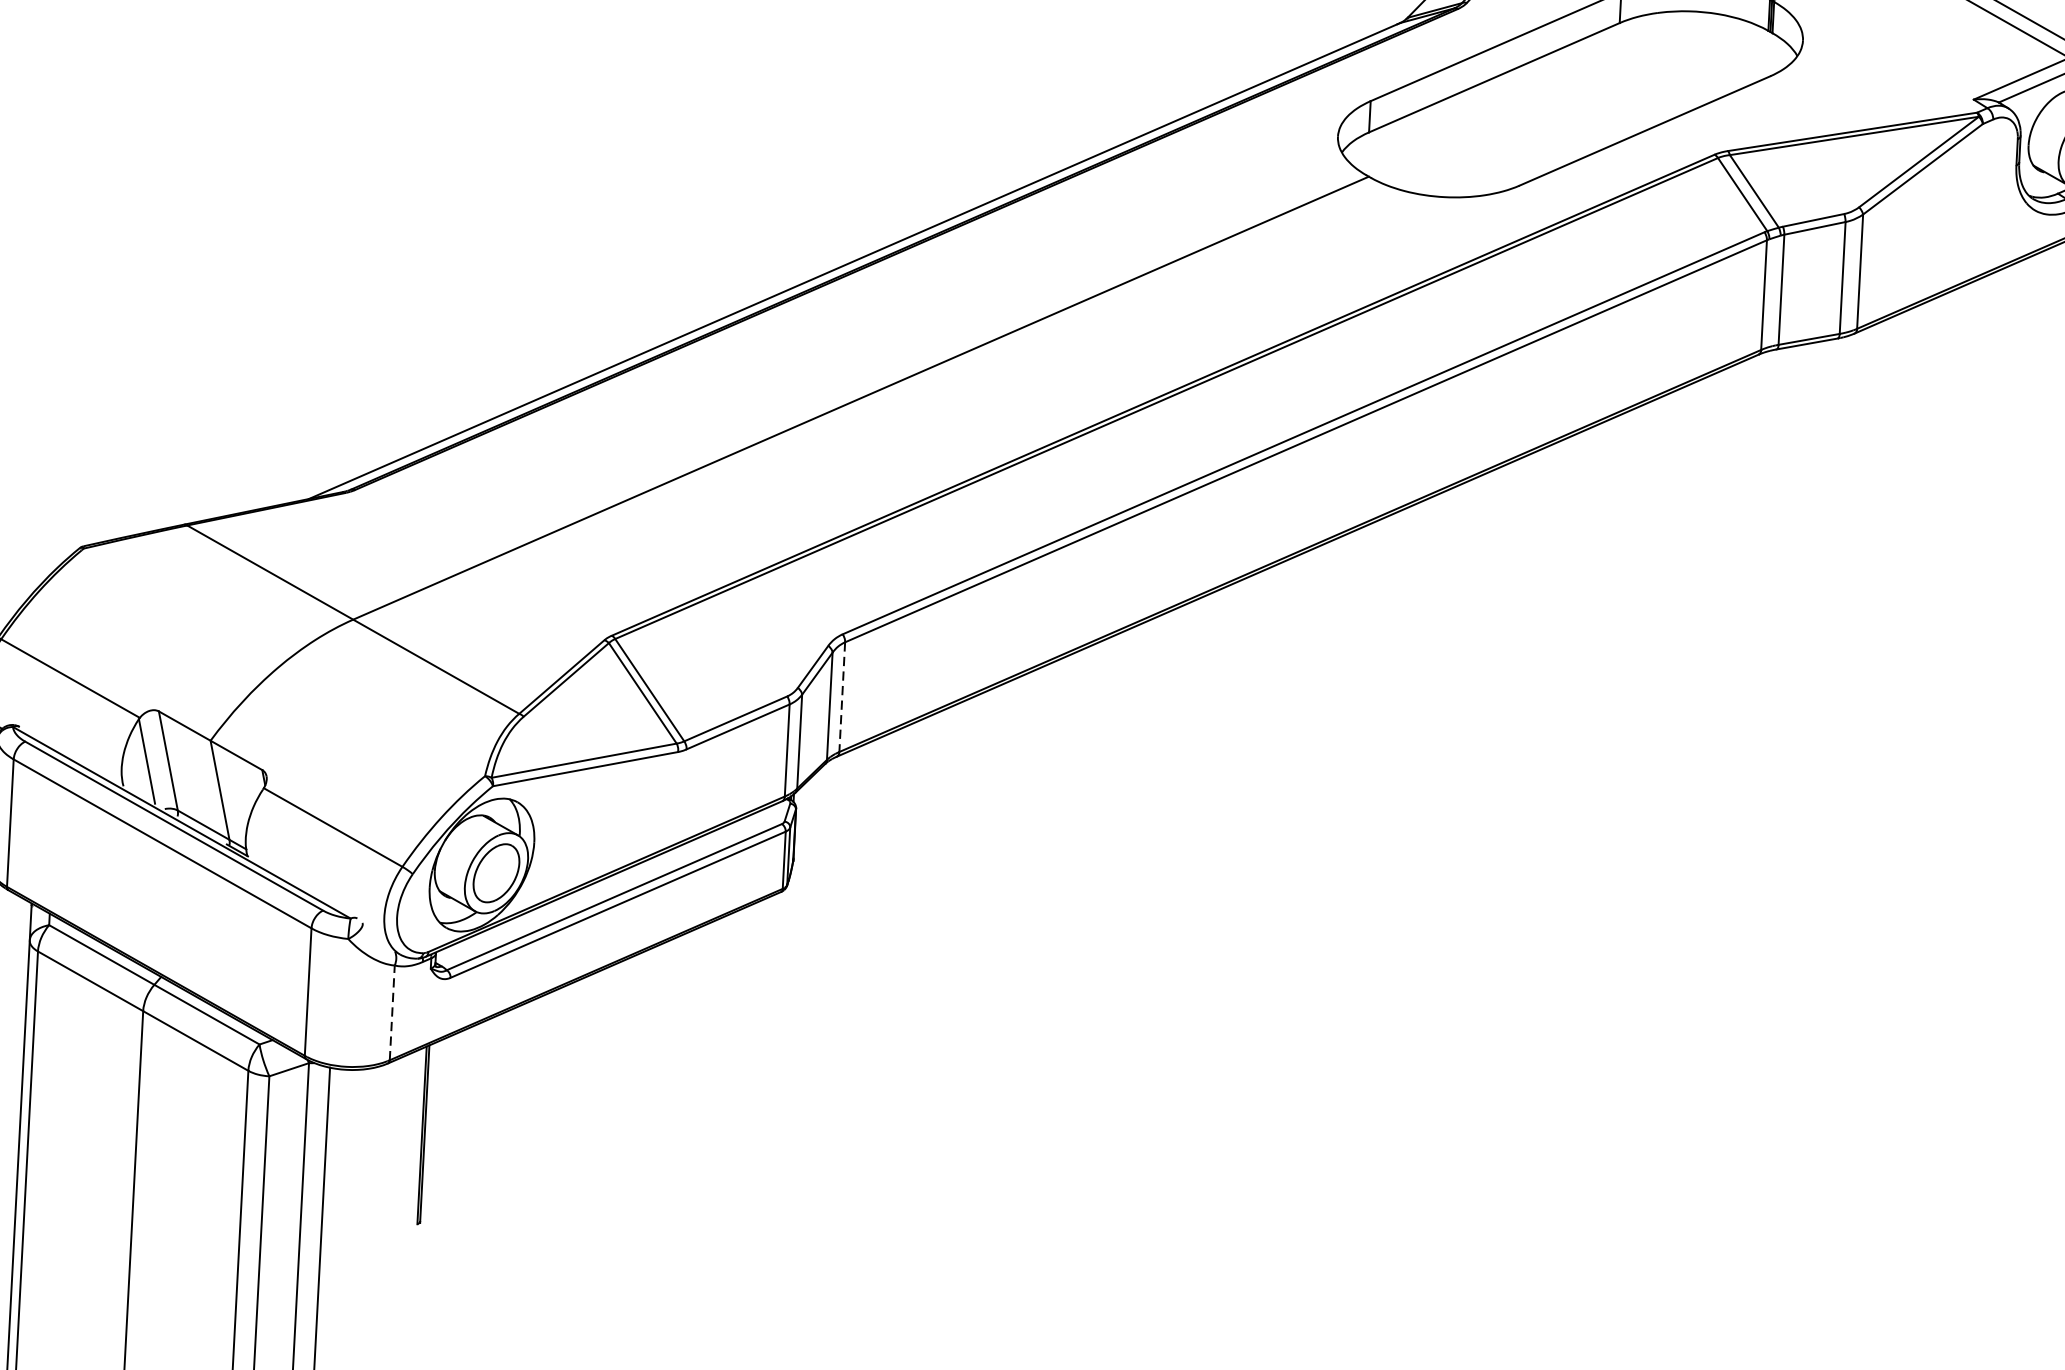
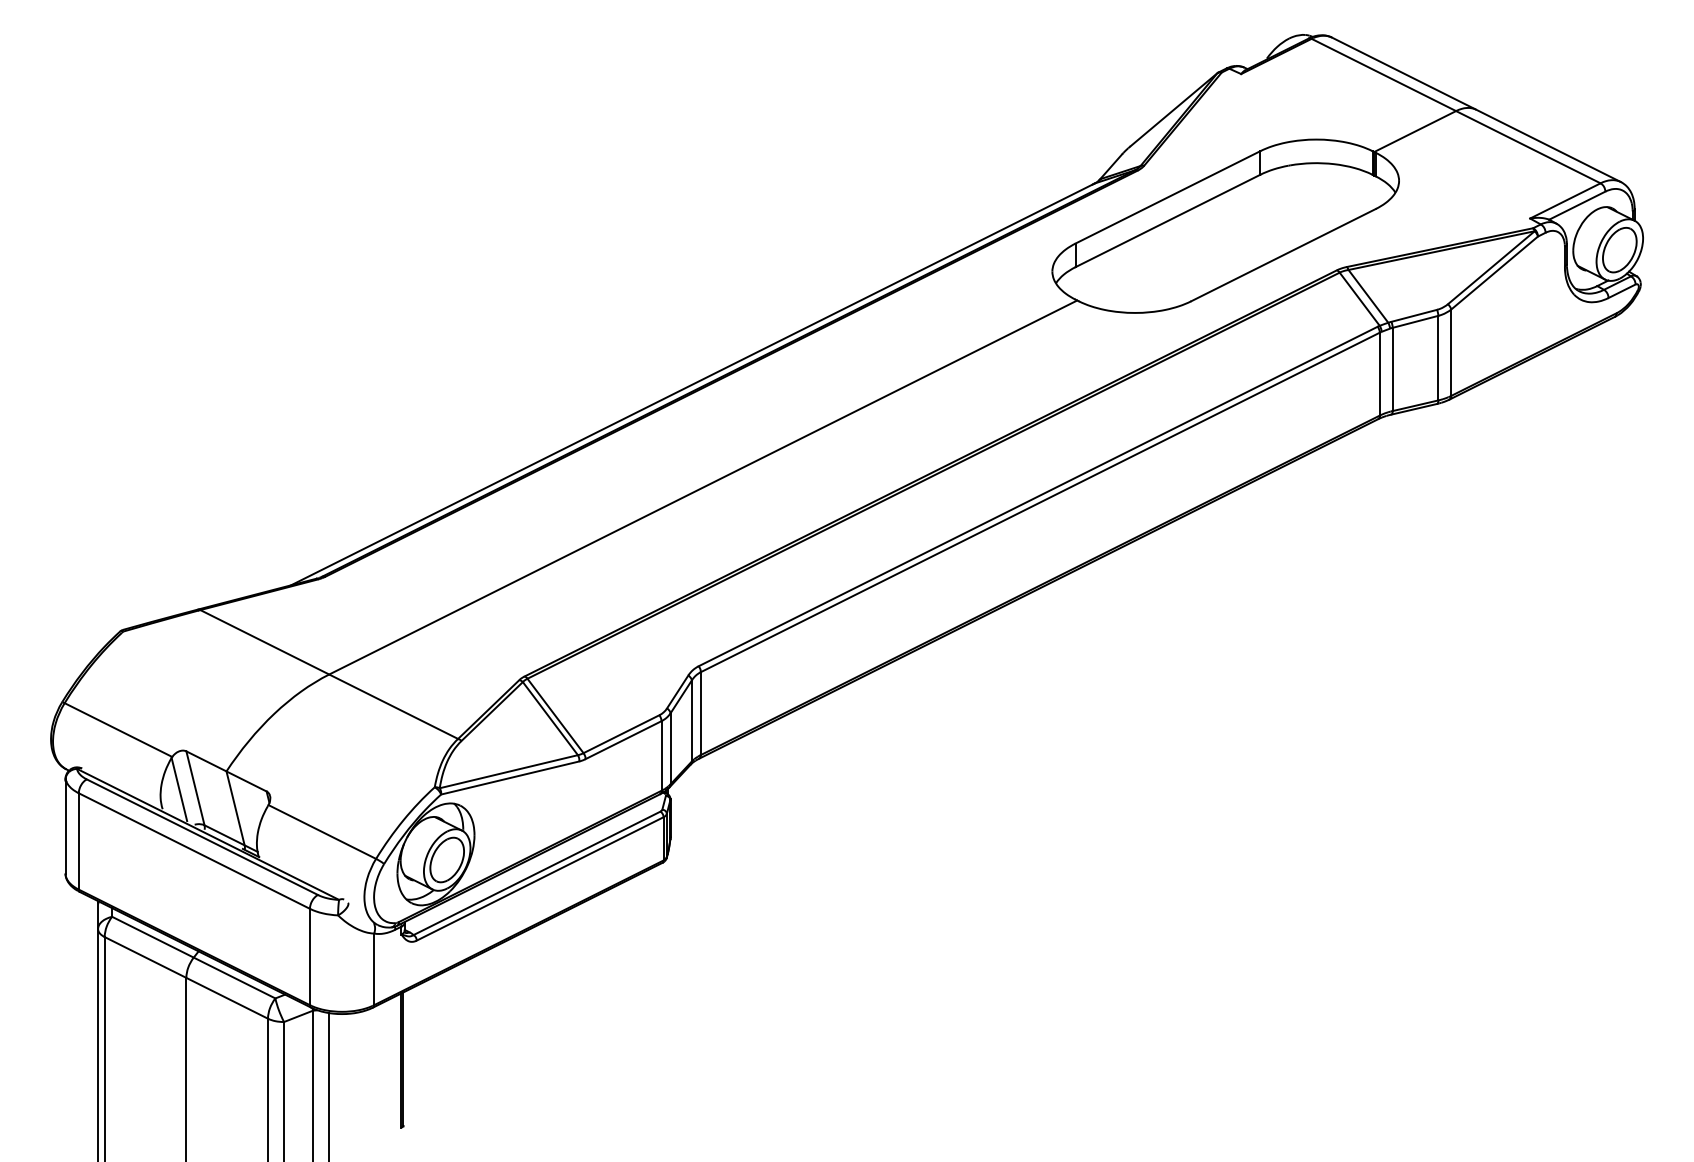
line: (841, 698) -> (700, 714), dashed -> solid
line: (392, 1013) -> (374, 969), dashed -> solid

